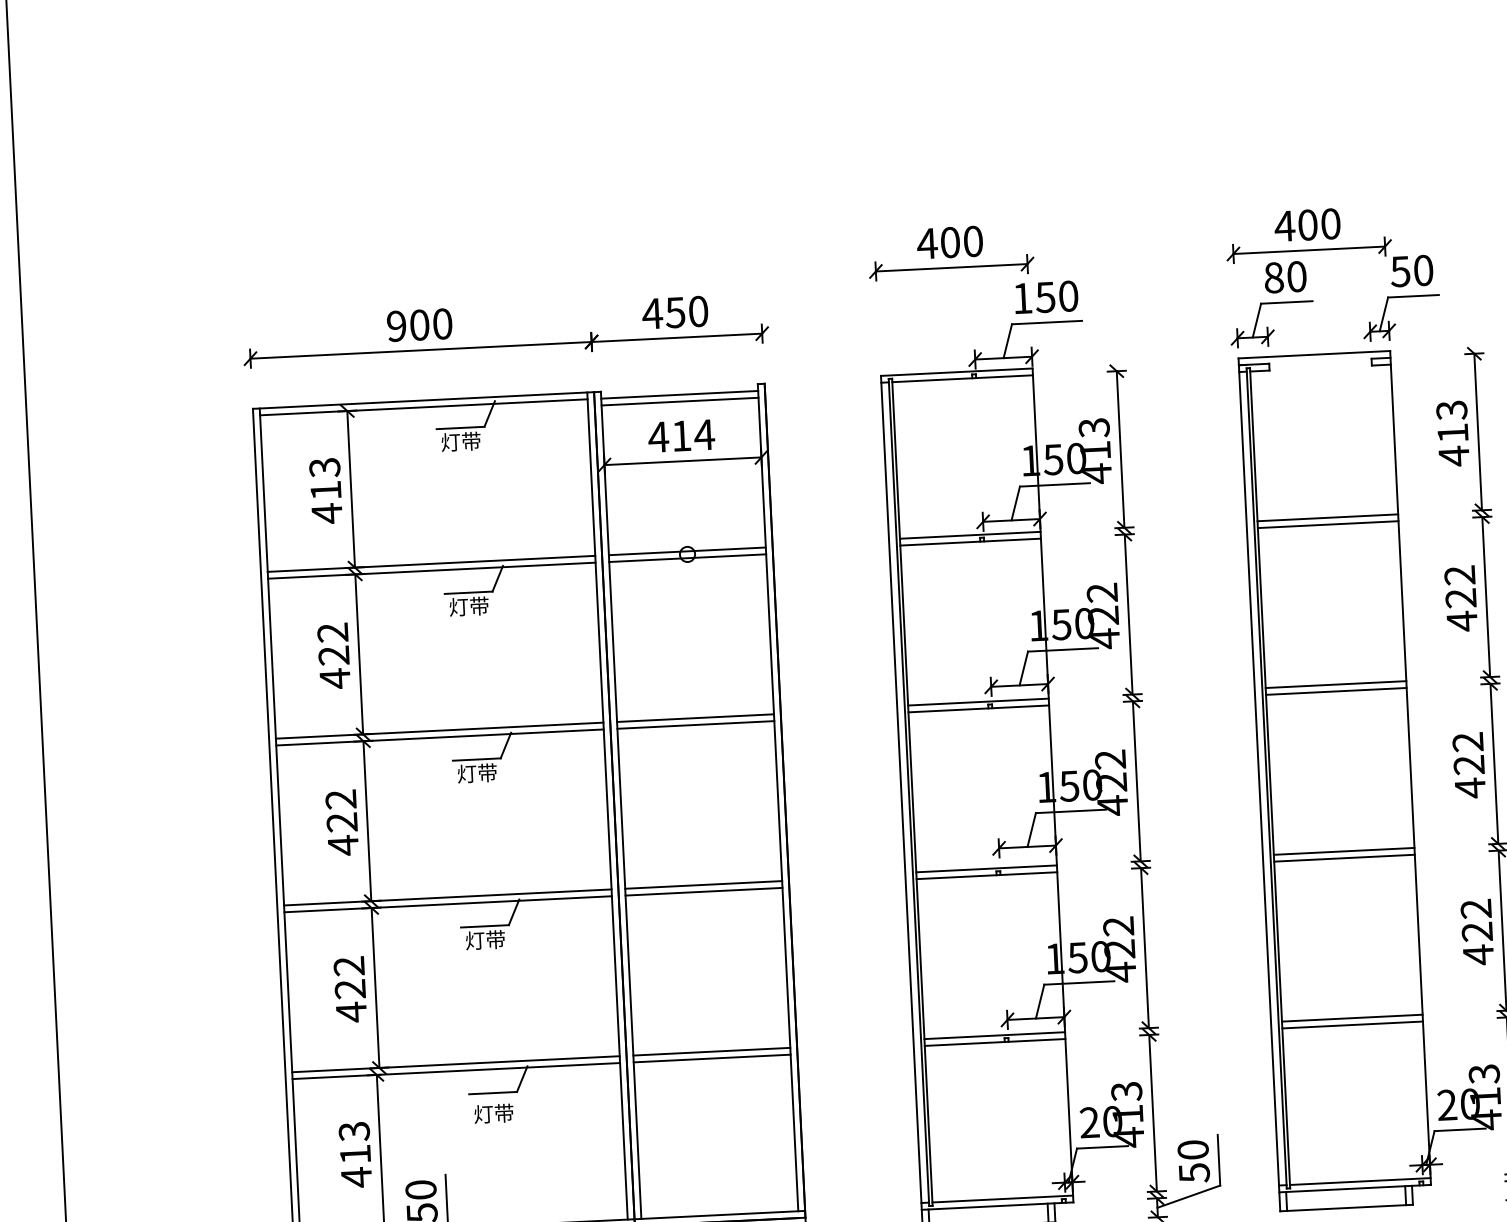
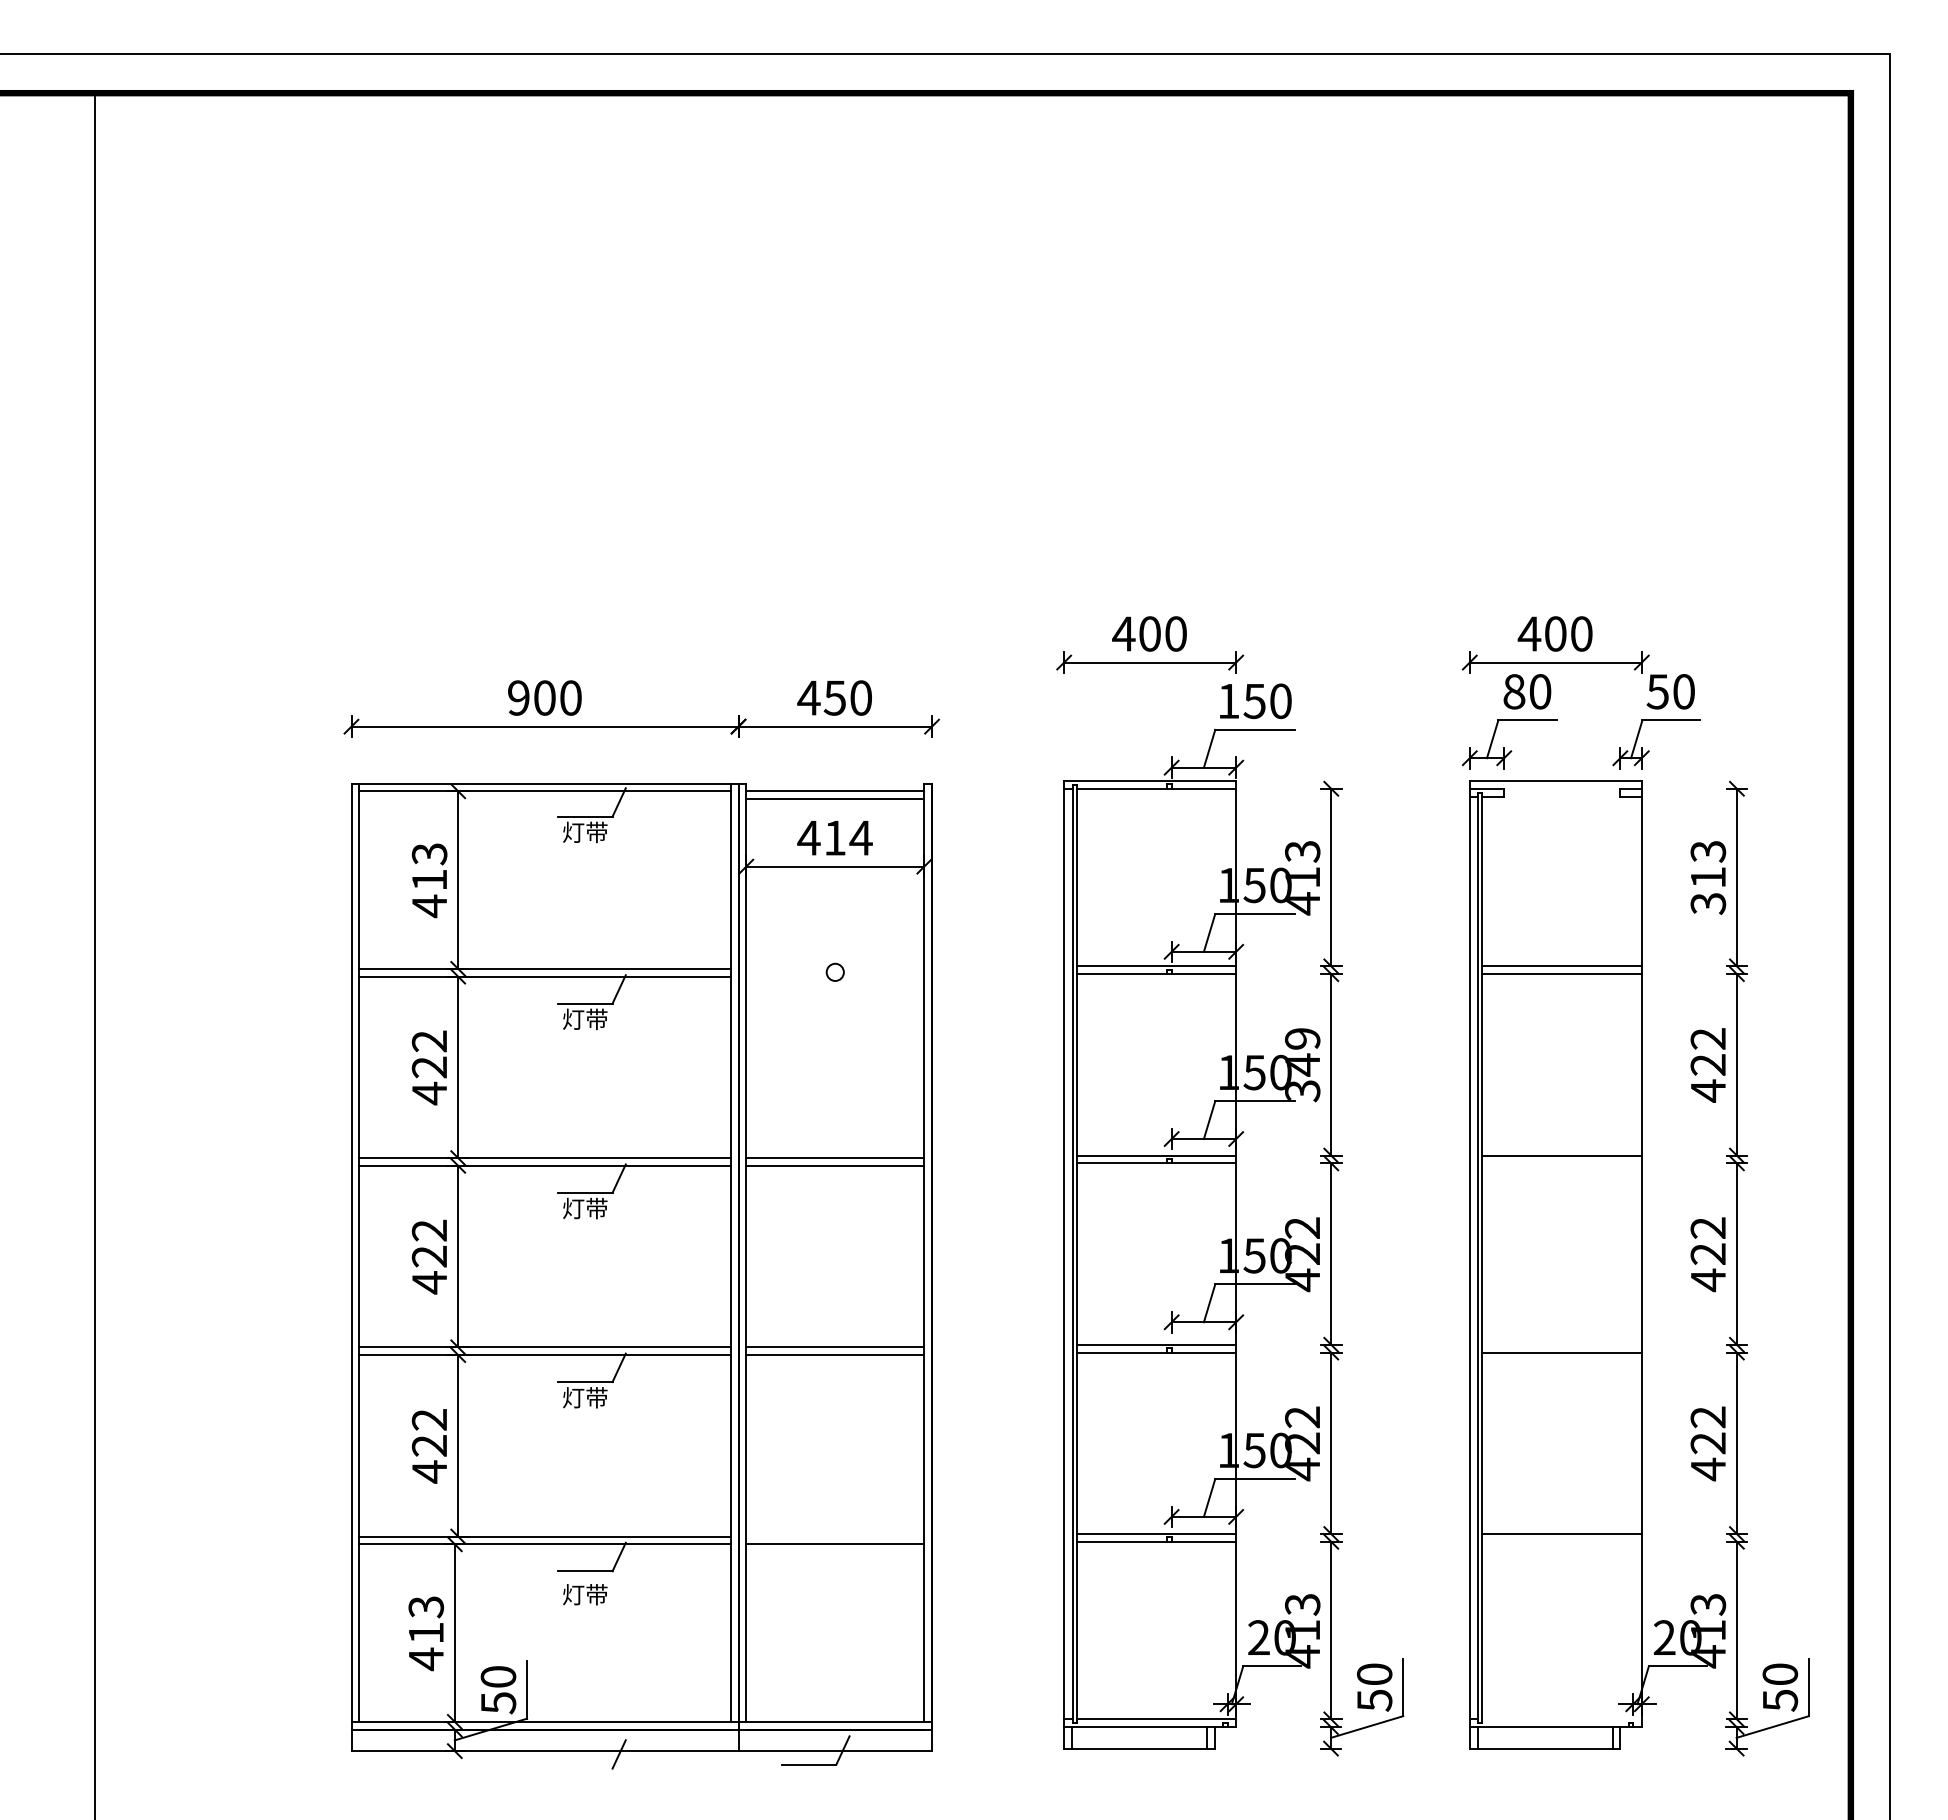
text: (1454, 456) -> (1708, 903), 413 -> 313
line: (687, 551) -> (835, 968), removed
line: (687, 558) -> (835, 976), removed
text: (1103, 616) -> (1302, 1065), 422 -> 349
line: (1335, 691) -> (1561, 1163), removed
line: (1343, 851) -> (1561, 1344), removed
line: (1352, 1024) -> (1561, 1541), removed
line: (712, 1051) -> (835, 1536), removed
line: (1359, 1181) -> (1561, 1719), removed

